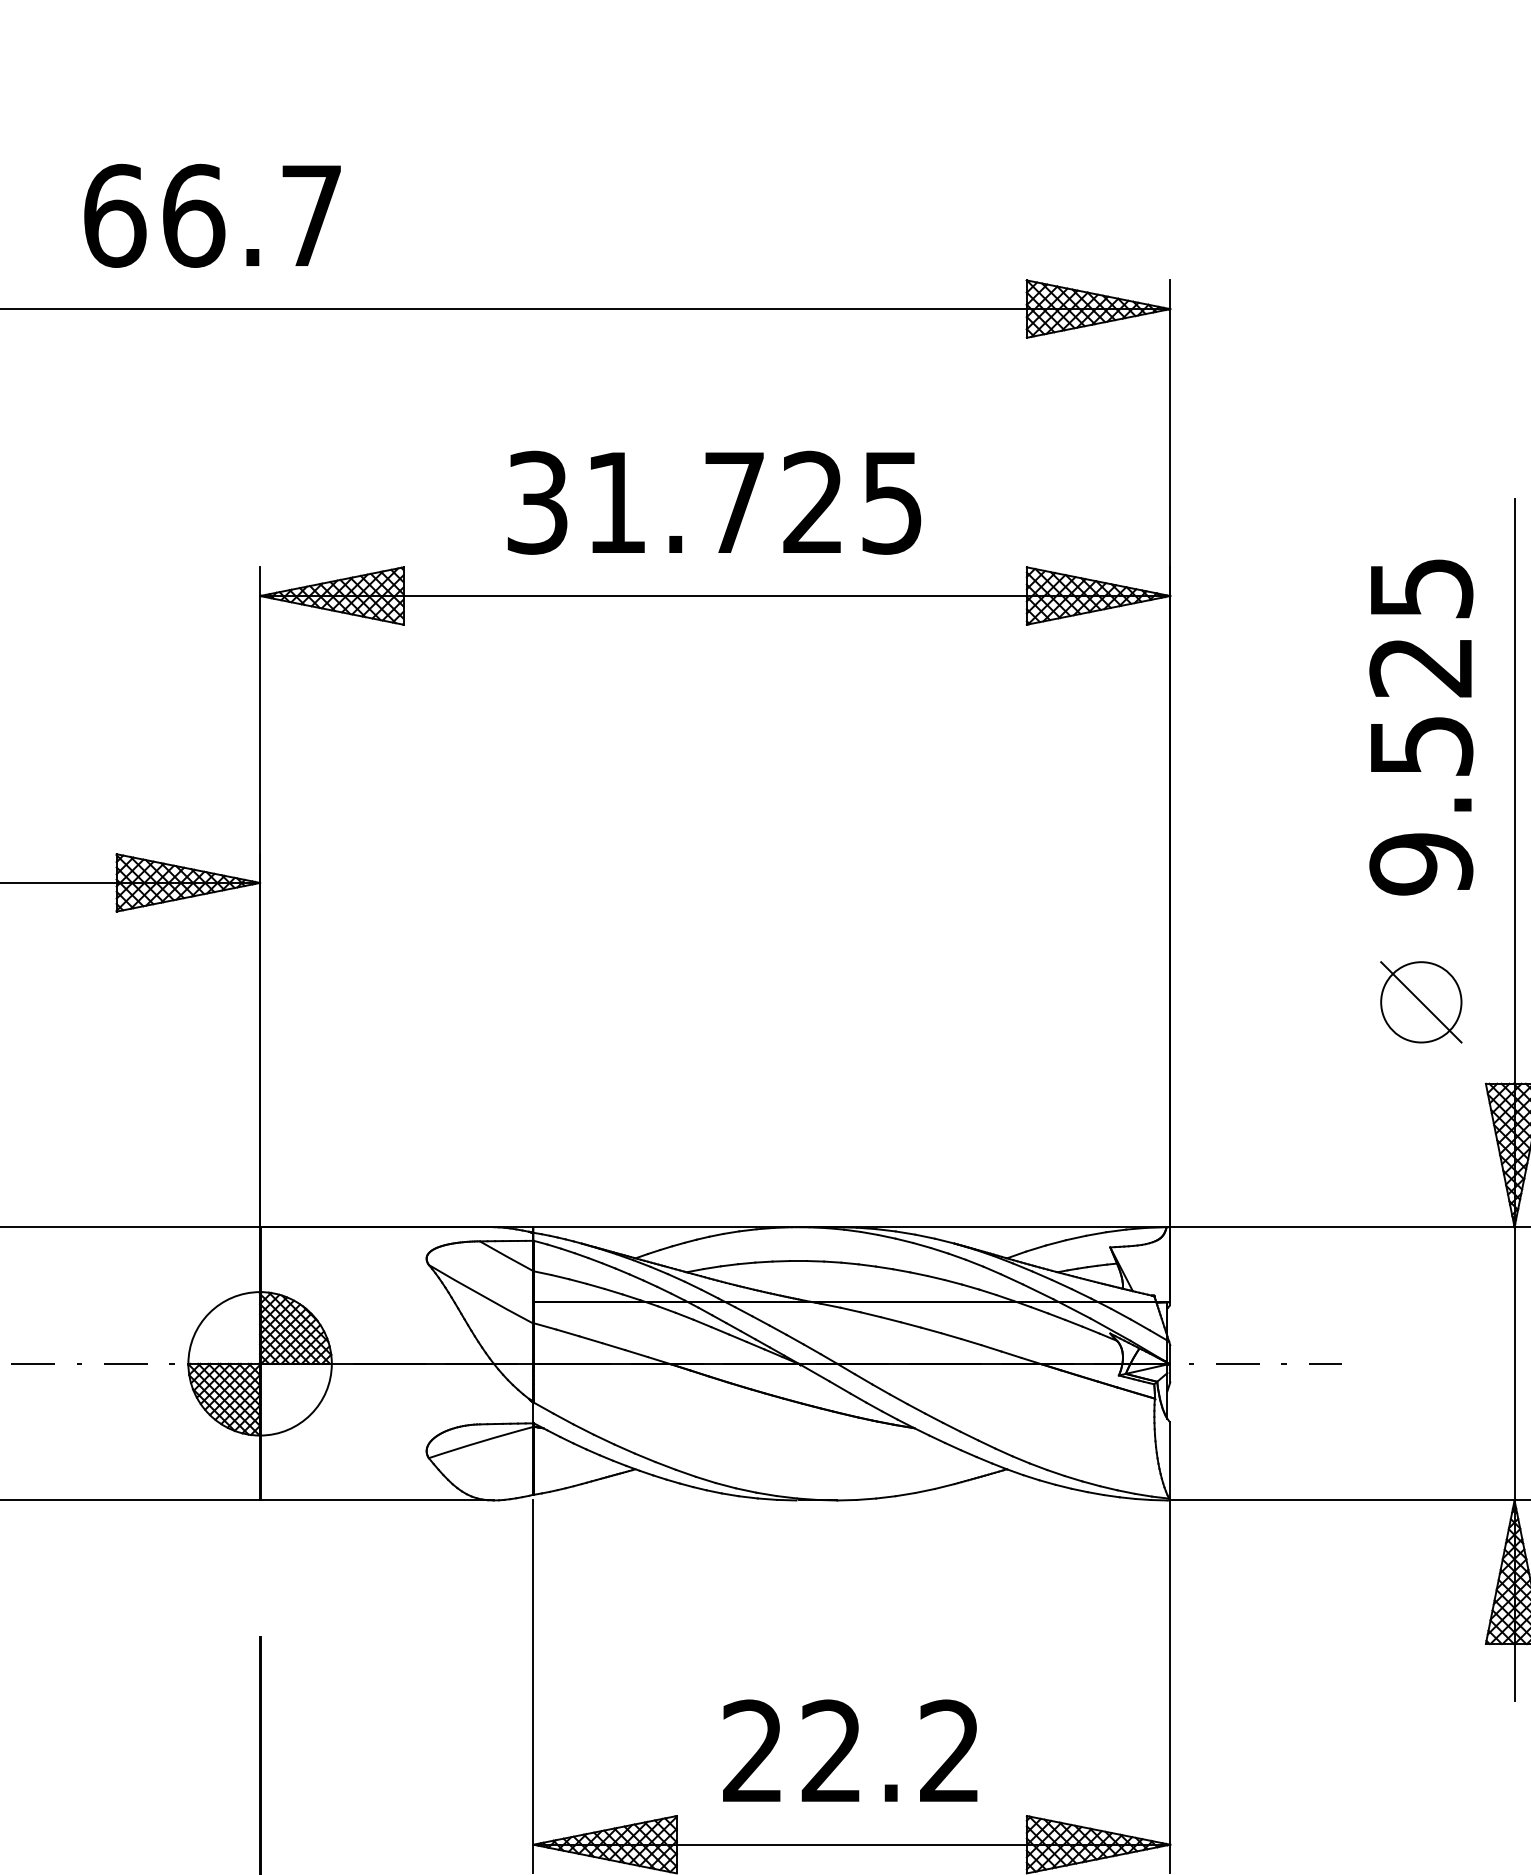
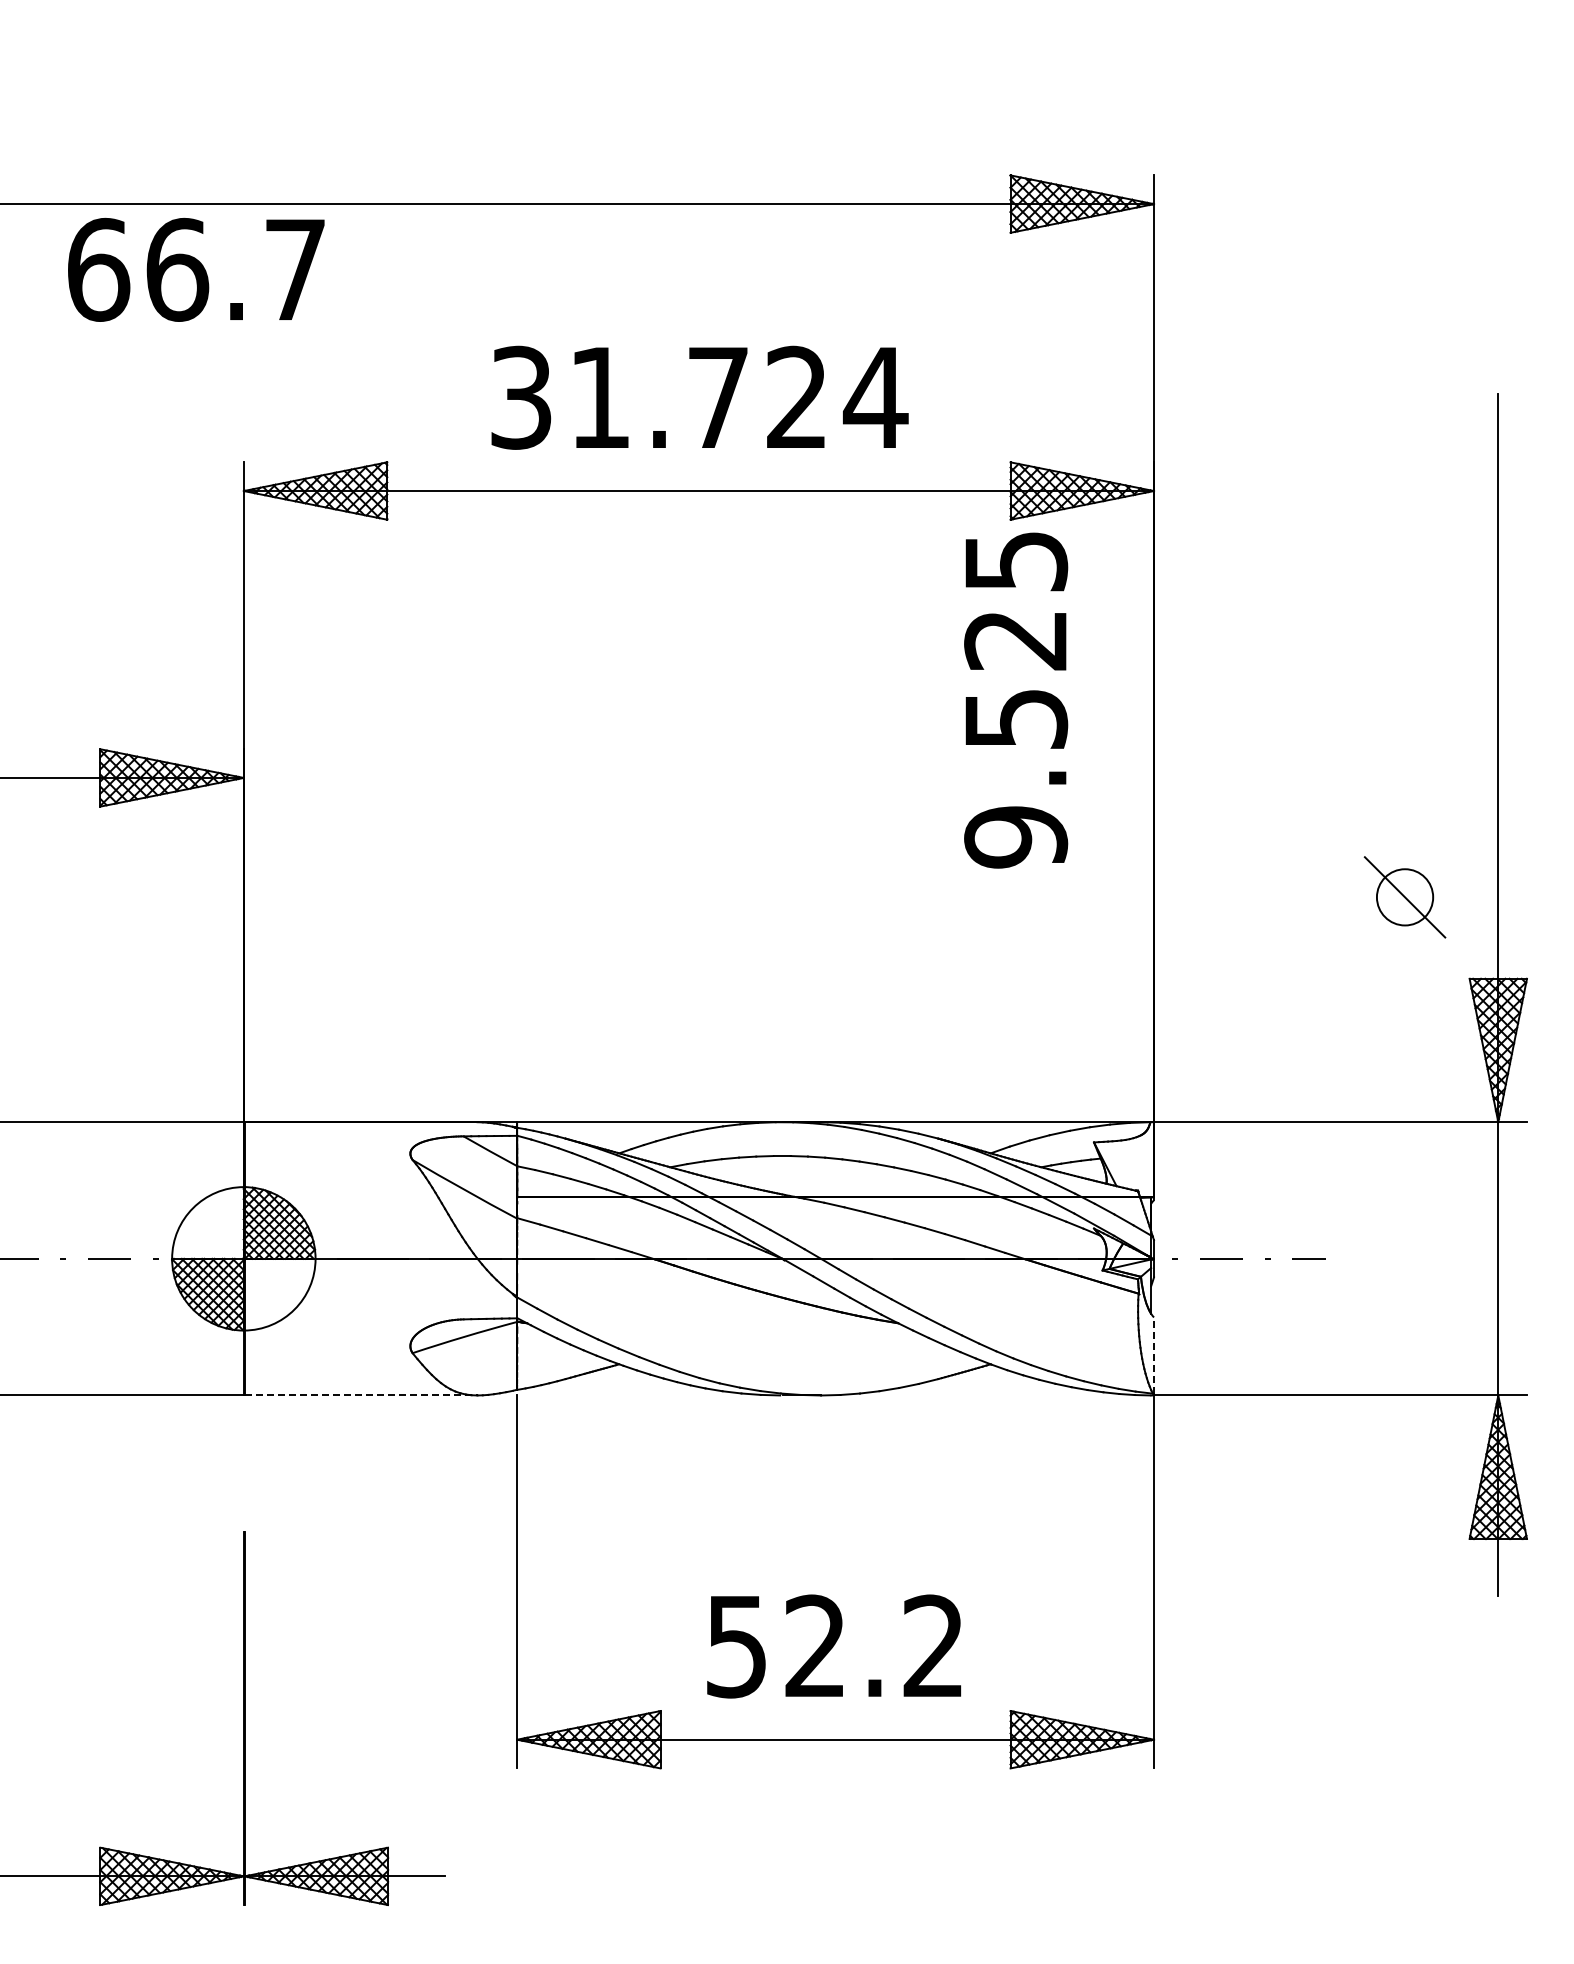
text: (212, 215) -> (196, 269), moved
text: (891, 503) -> (875, 398), 31.725 -> 31.724
text: (1421, 727) -> (1016, 700), moved
circle: (1420, 1002) -> (1404, 897), size x0.7
line: (1170, 1460) -> (1154, 1355), solid -> dashed
line: (377, 1500) -> (361, 1395), solid -> dashed
text: (751, 1751) -> (735, 1646), 22.2 -> 52.2

